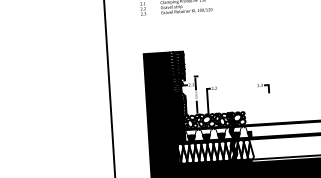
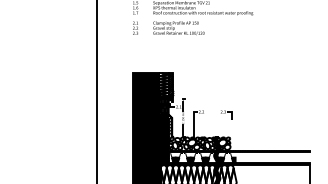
part: (263, 87) -> (226, 114), moved

